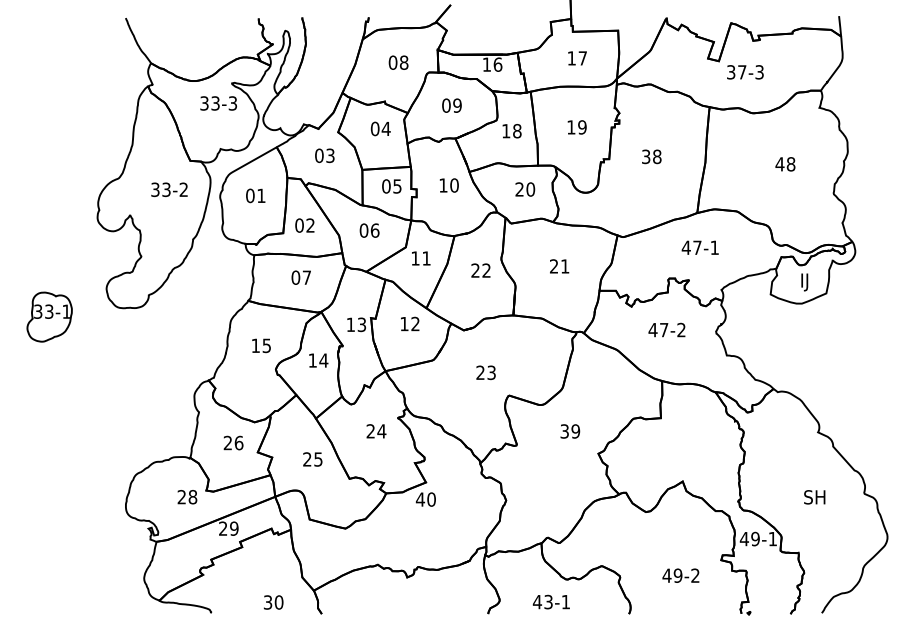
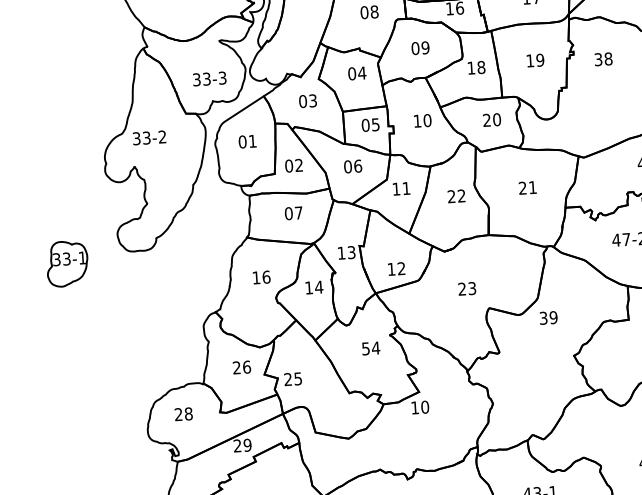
text: (218, 103) -> (209, 79), moved
text: (651, 156) -> (603, 59), moved
text: (169, 189) -> (149, 137), moved
text: (410, 323) -> (396, 268), moved
text: (266, 345) -> (266, 276), 15 -> 16
text: (370, 431) -> (365, 348), 24 -> 54
text: (570, 431) -> (548, 317), moved
text: (312, 459) -> (292, 379), moved
text: (187, 497) -> (183, 414), moved
text: (420, 499) -> (415, 407), 40 -> 10

